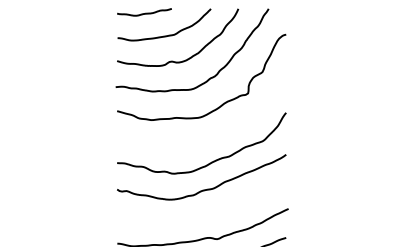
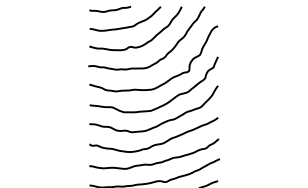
curve: (213, 137) -> (162, 104), added
curve: (207, 212) -> (158, 161), added

